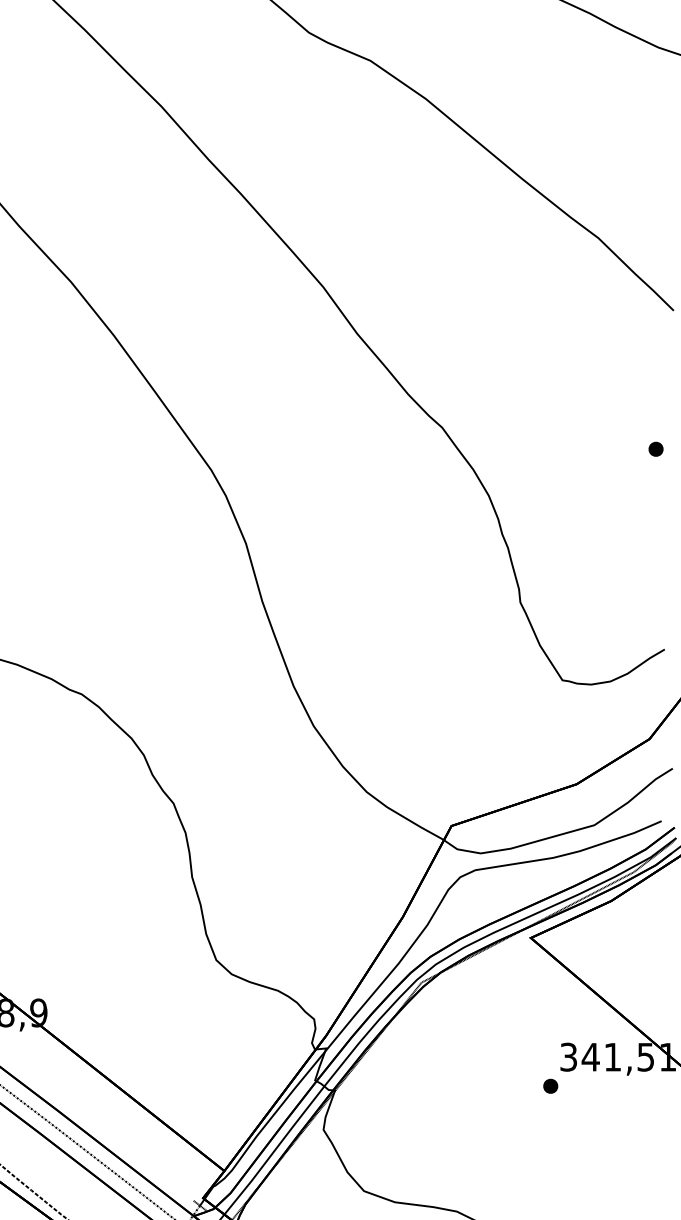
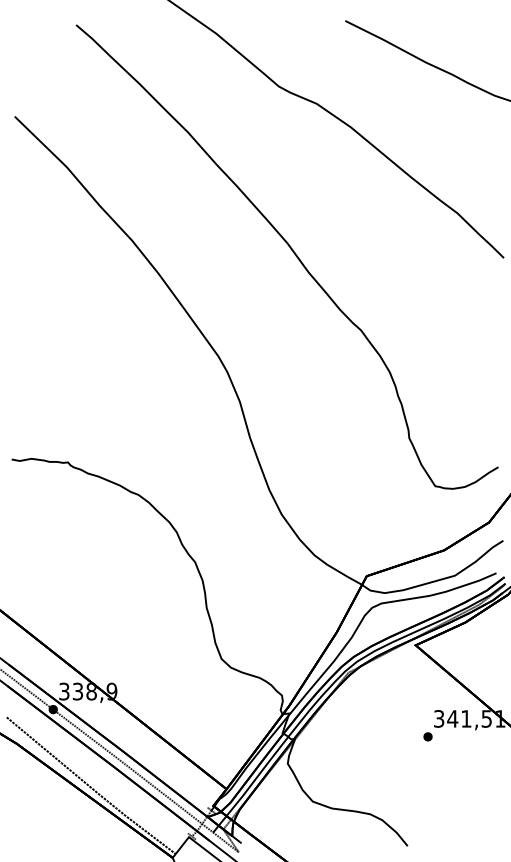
part: (655, 449) -> (492, 343), removed

